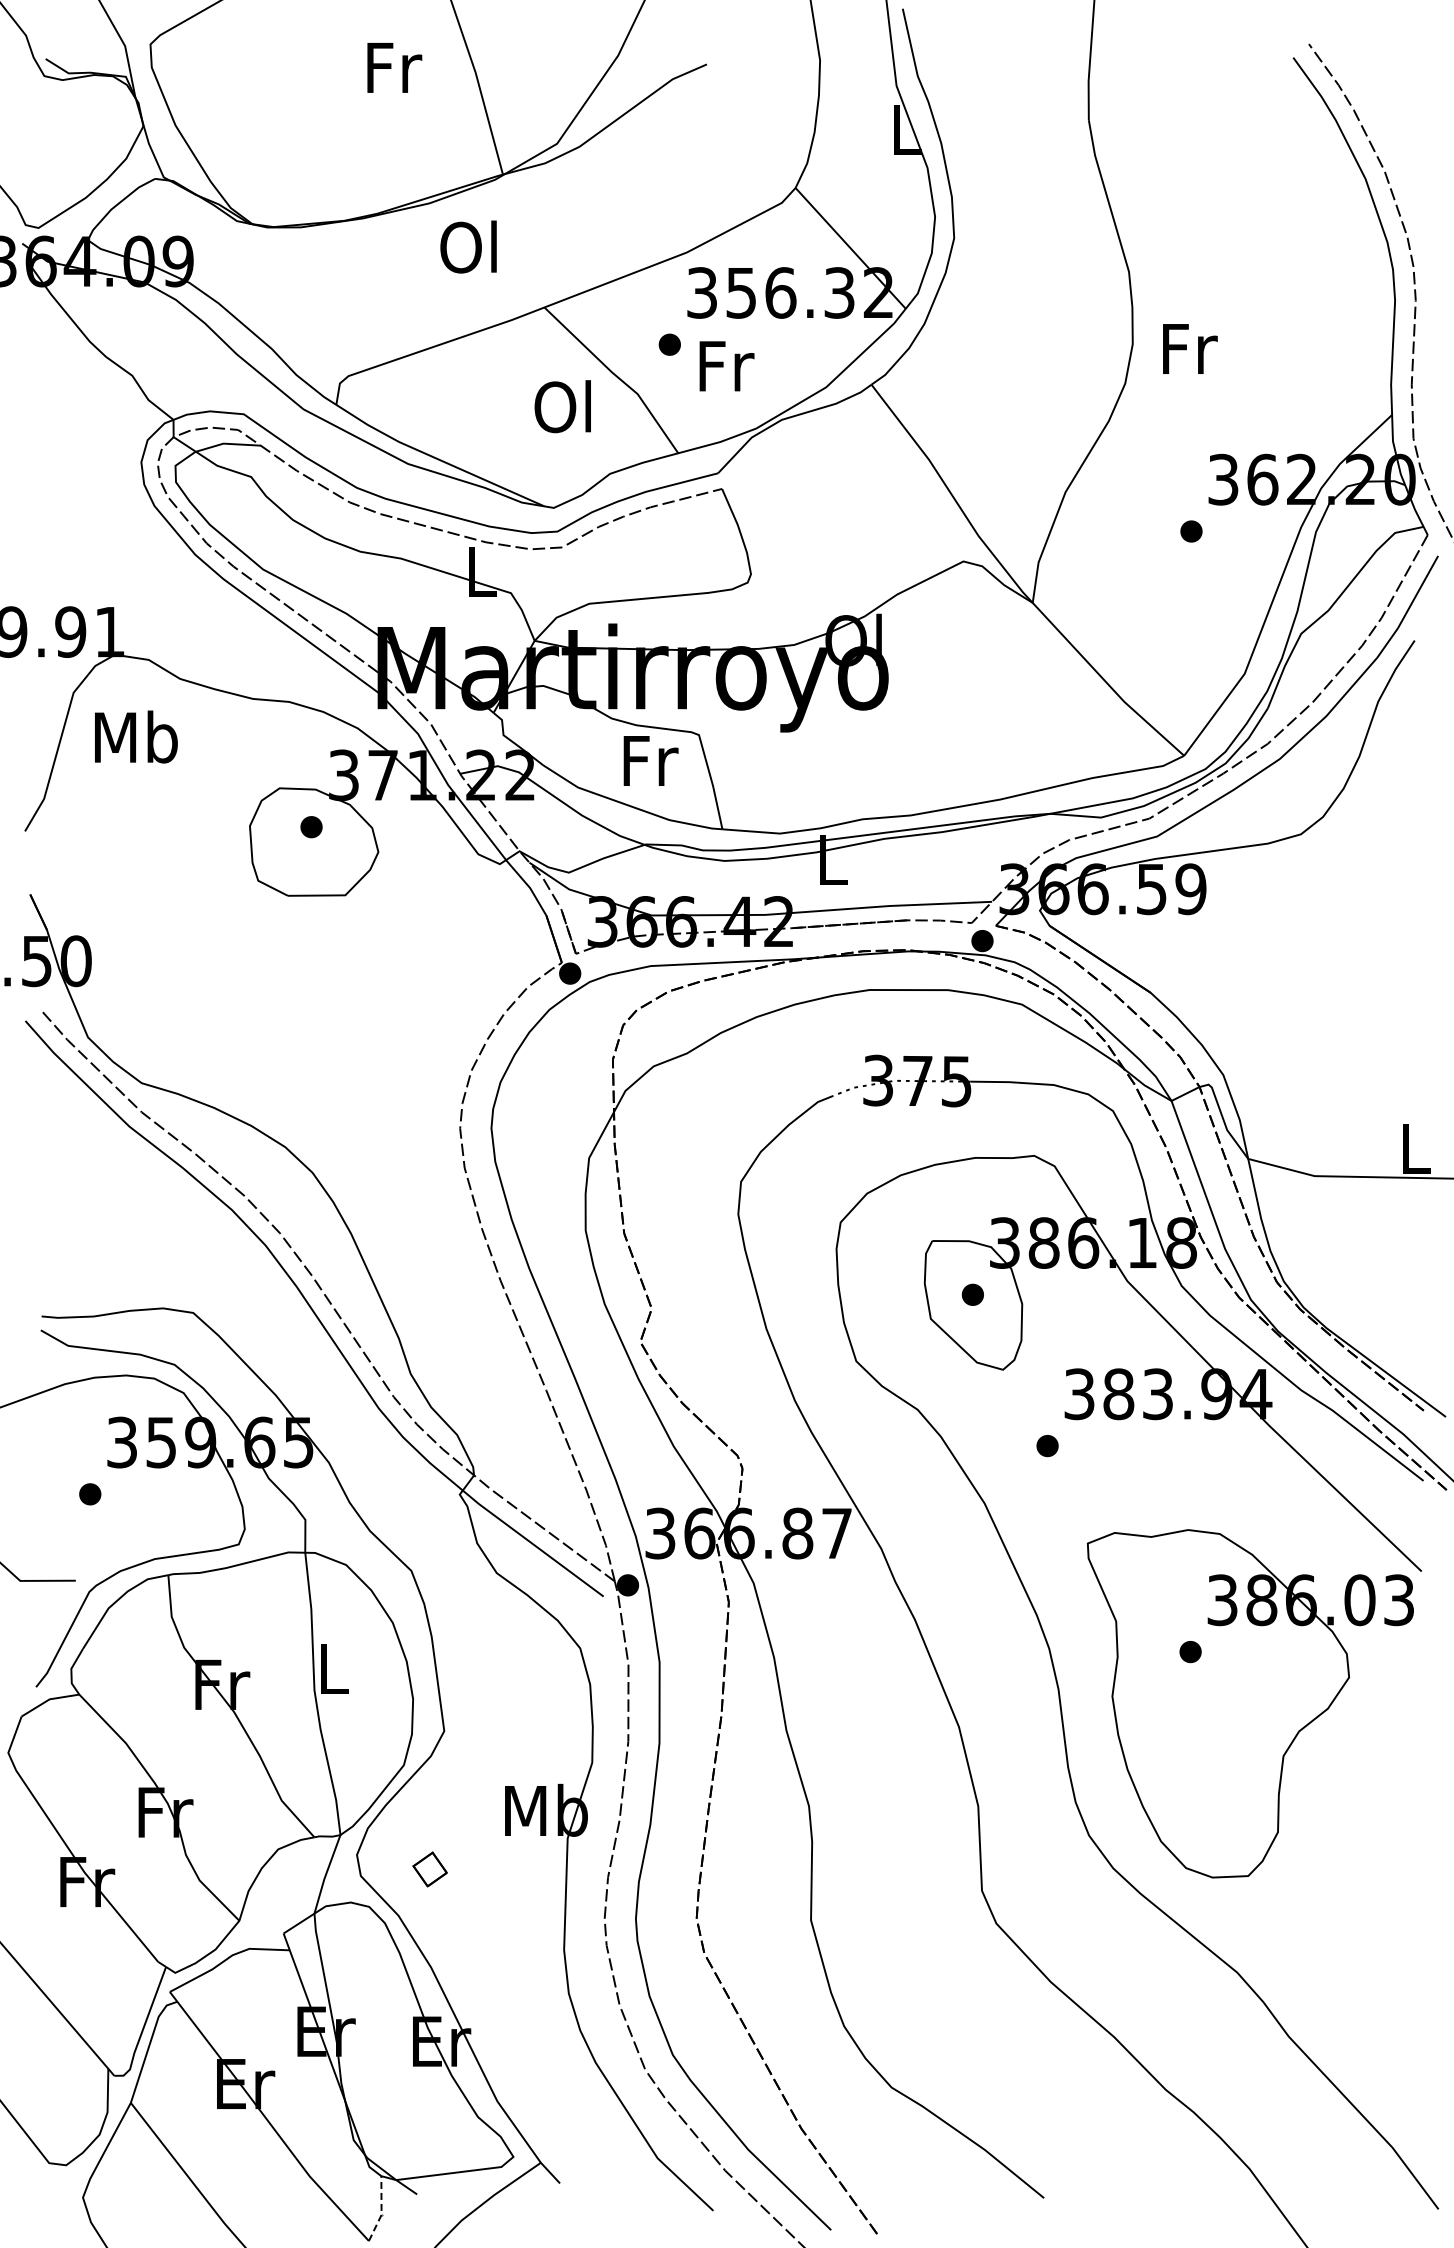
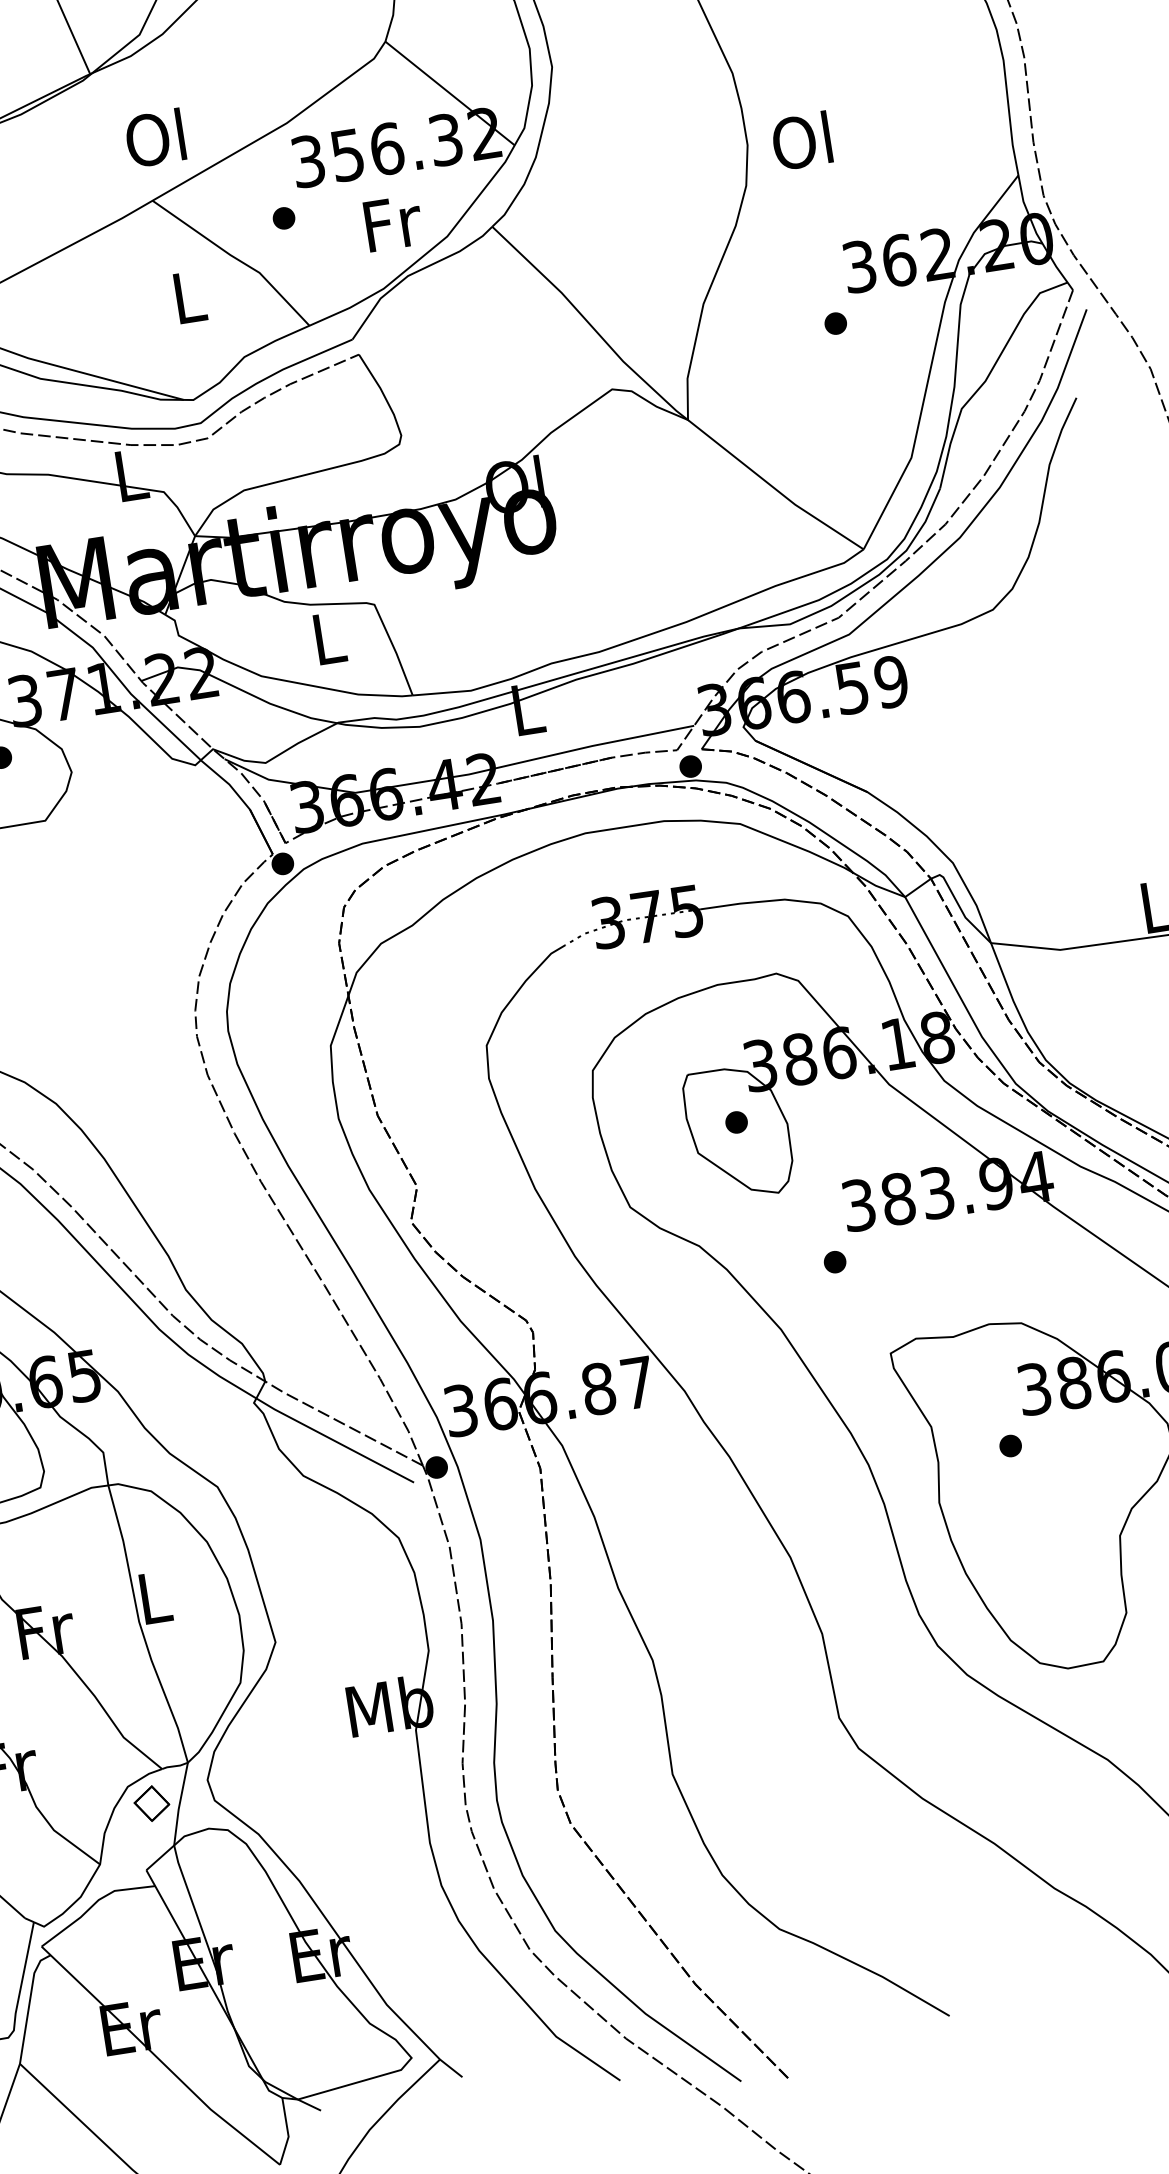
text: (468, 246) -> (155, 137), moved
text: (1187, 348) -> (803, 140), Fr -> Ol
text: (726, 366) -> (393, 223), moved
text: (562, 406) -> (186, 297), Ol -> L
text: (650, 760) -> (329, 637), Fr -> L
part: (429, 1869) -> (151, 1803), moved
line: (381, 2209) -> (287, 2131), dashed -> solid

